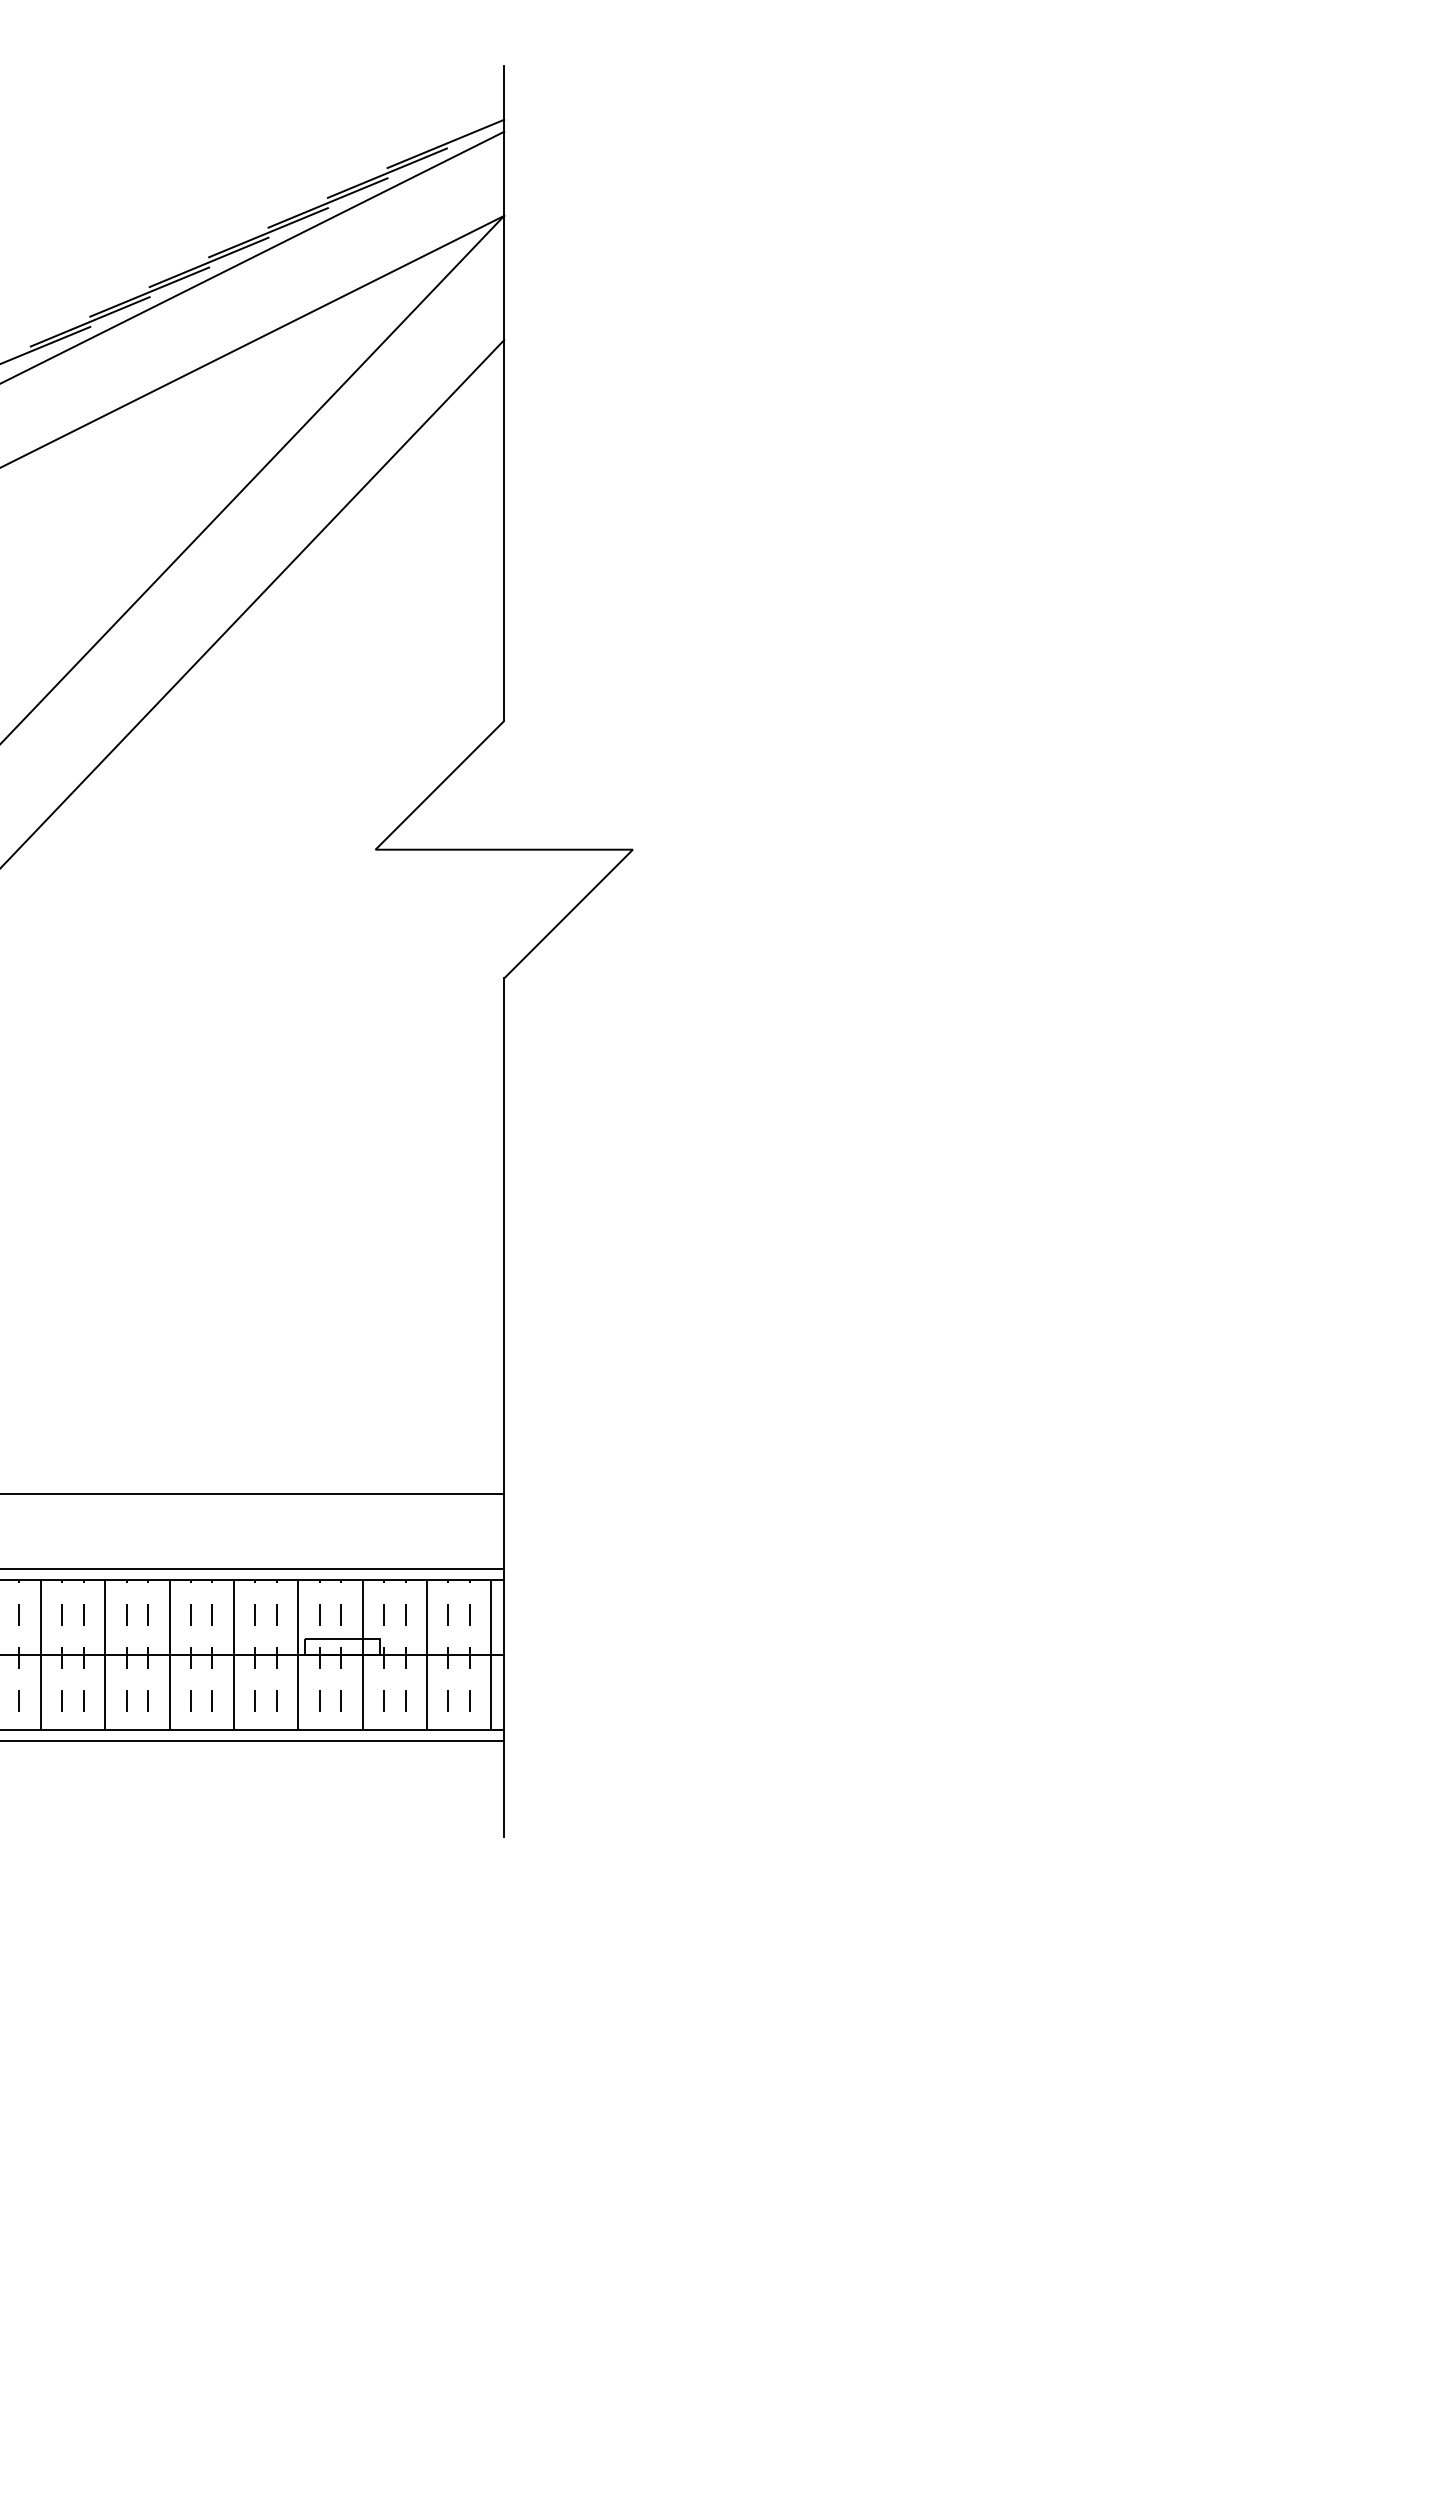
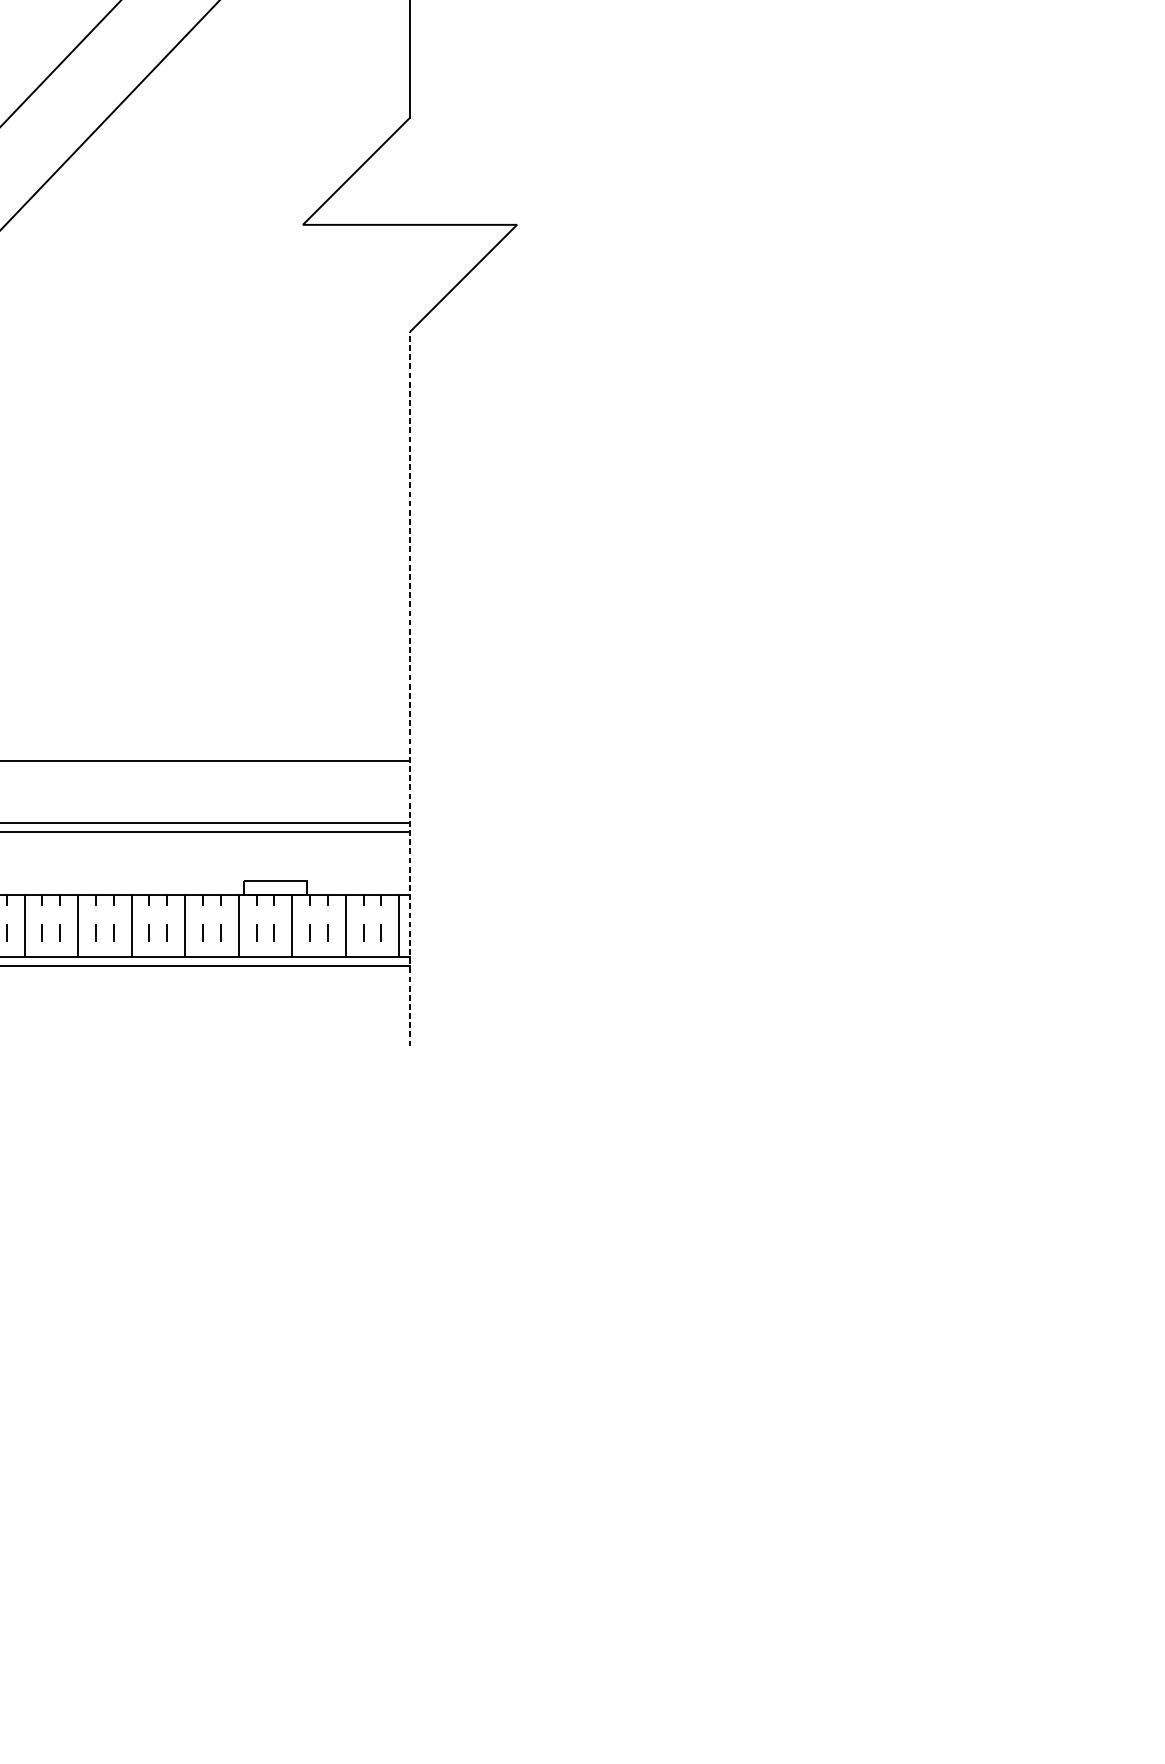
line: (504, 1407) -> (410, 688), solid -> dashed
hatch: (255, 1616) -> (203, 862), removed

